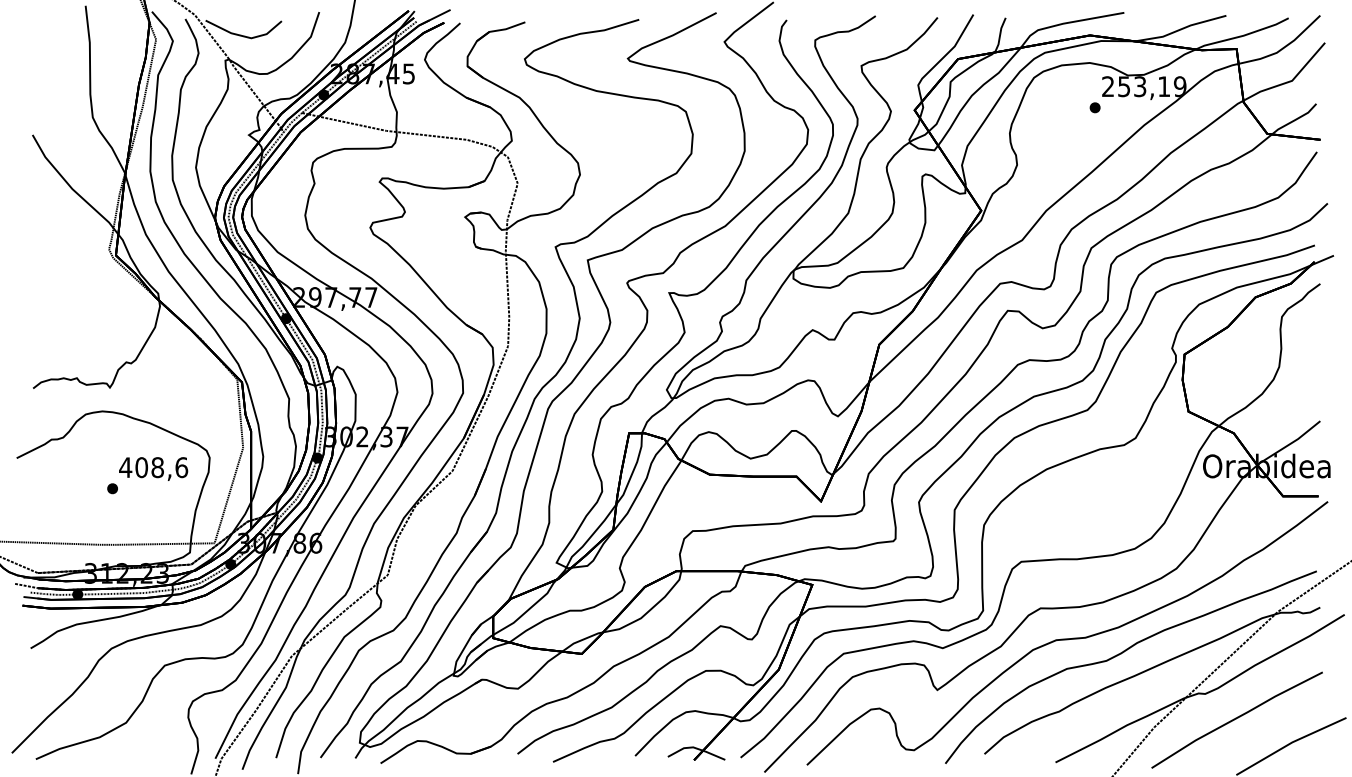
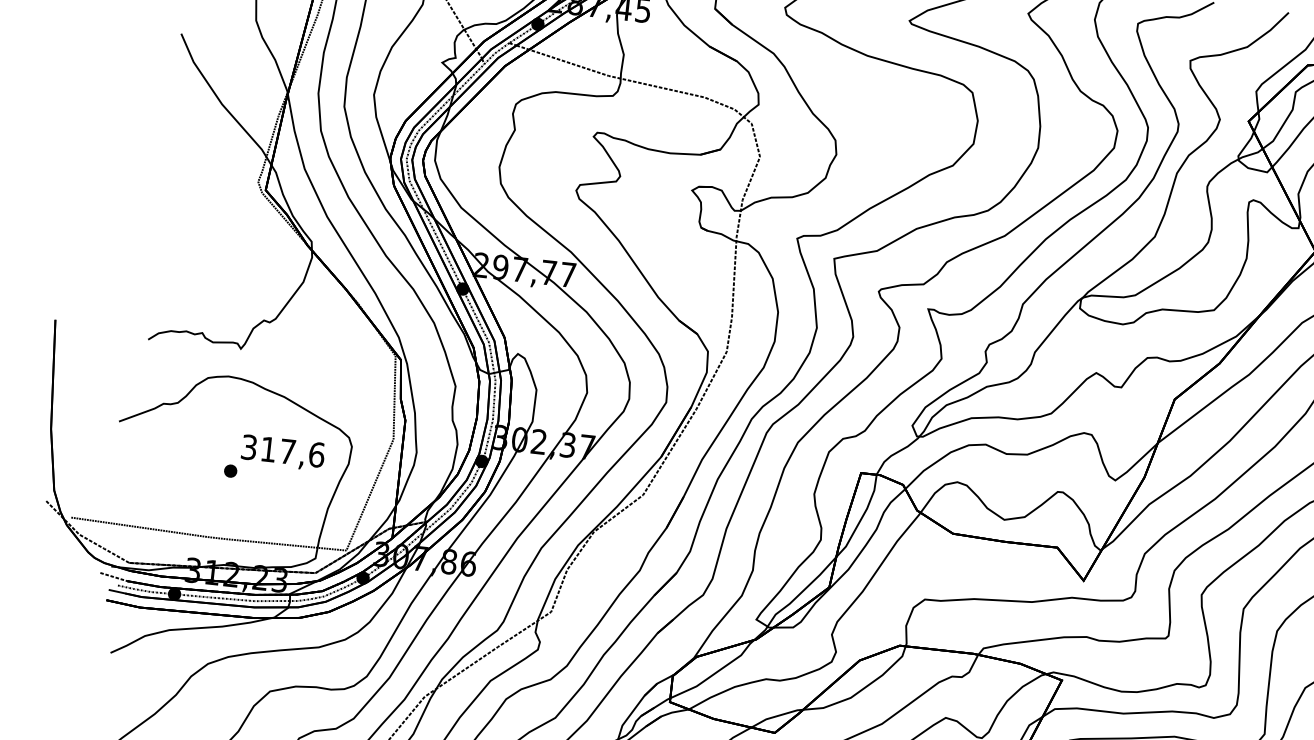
text: (141, 467) -> (268, 449), 408,6 -> 317,6

